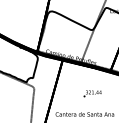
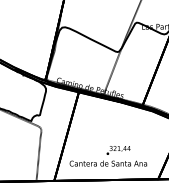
text: (92, 93) -> (118, 150), moved

